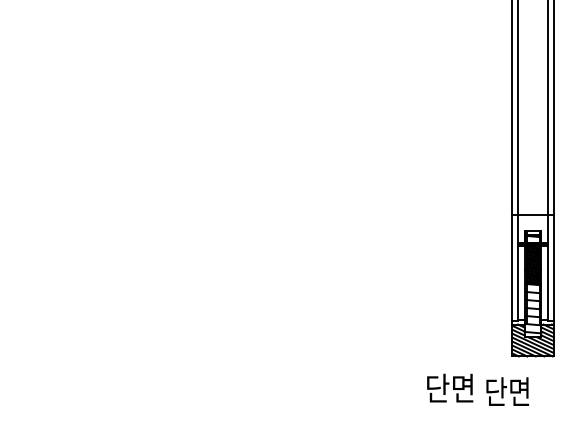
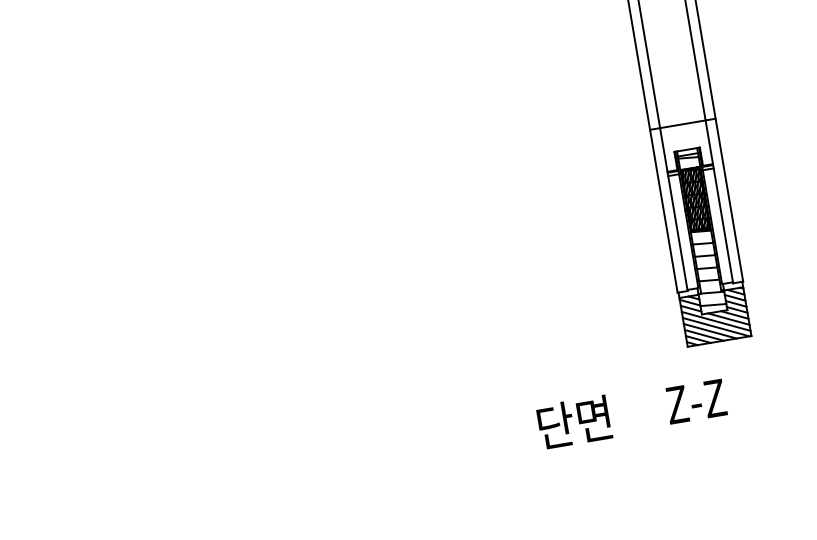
text: (450, 387) -> (574, 421), moved
text: (508, 391) -> (691, 401), 단면 -> Z-Z

